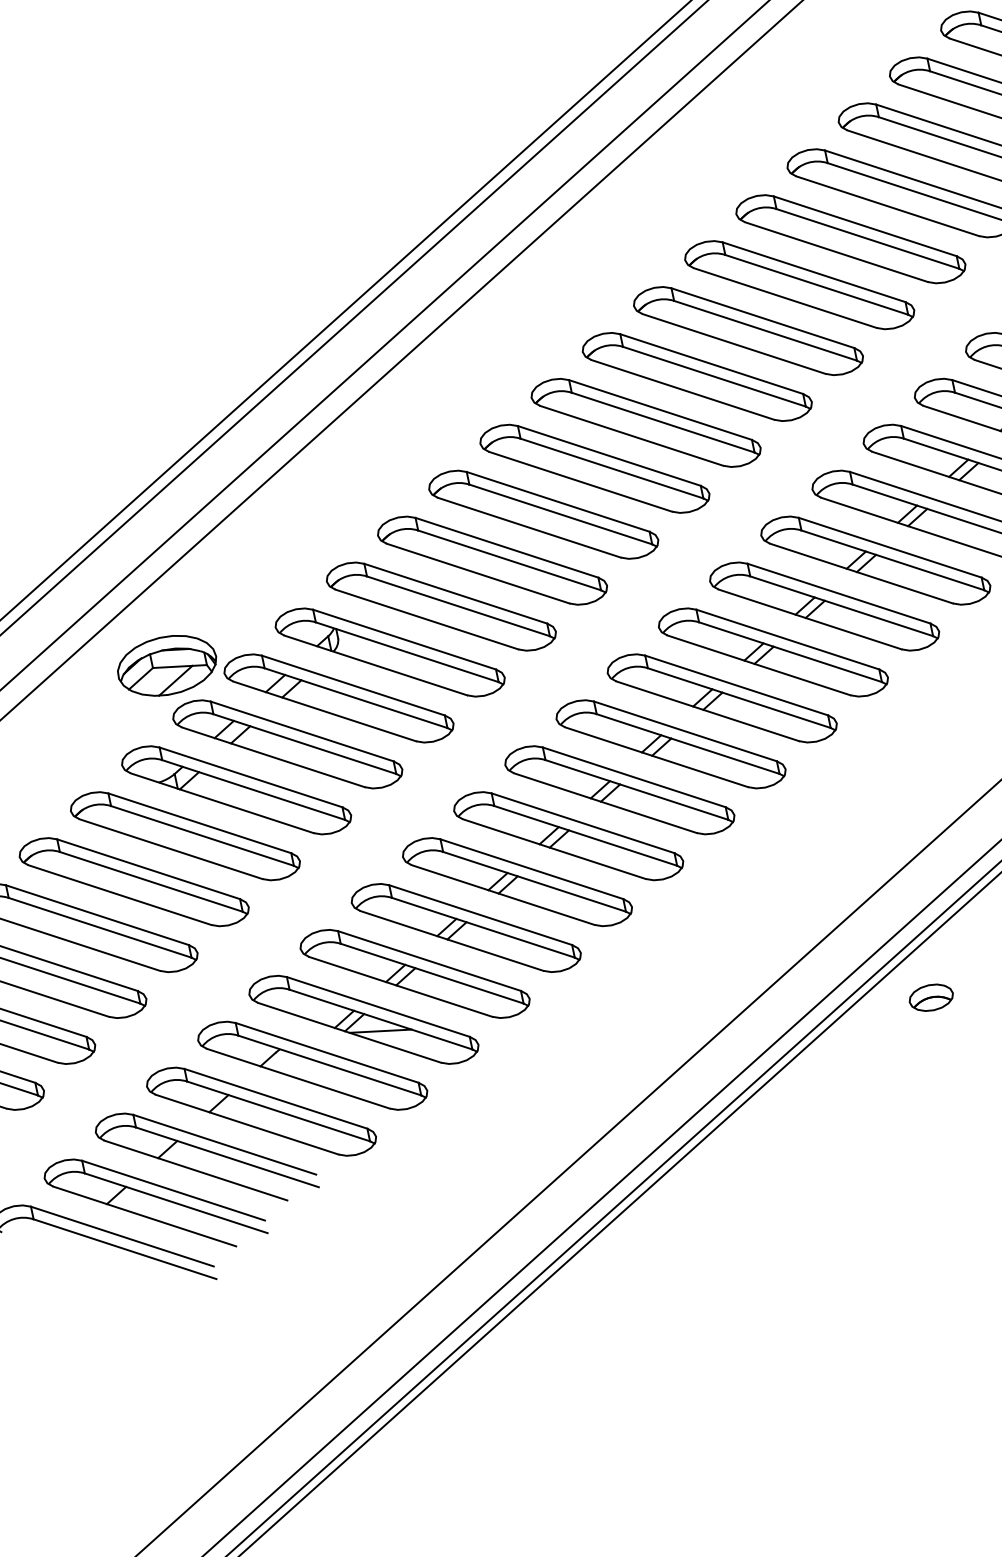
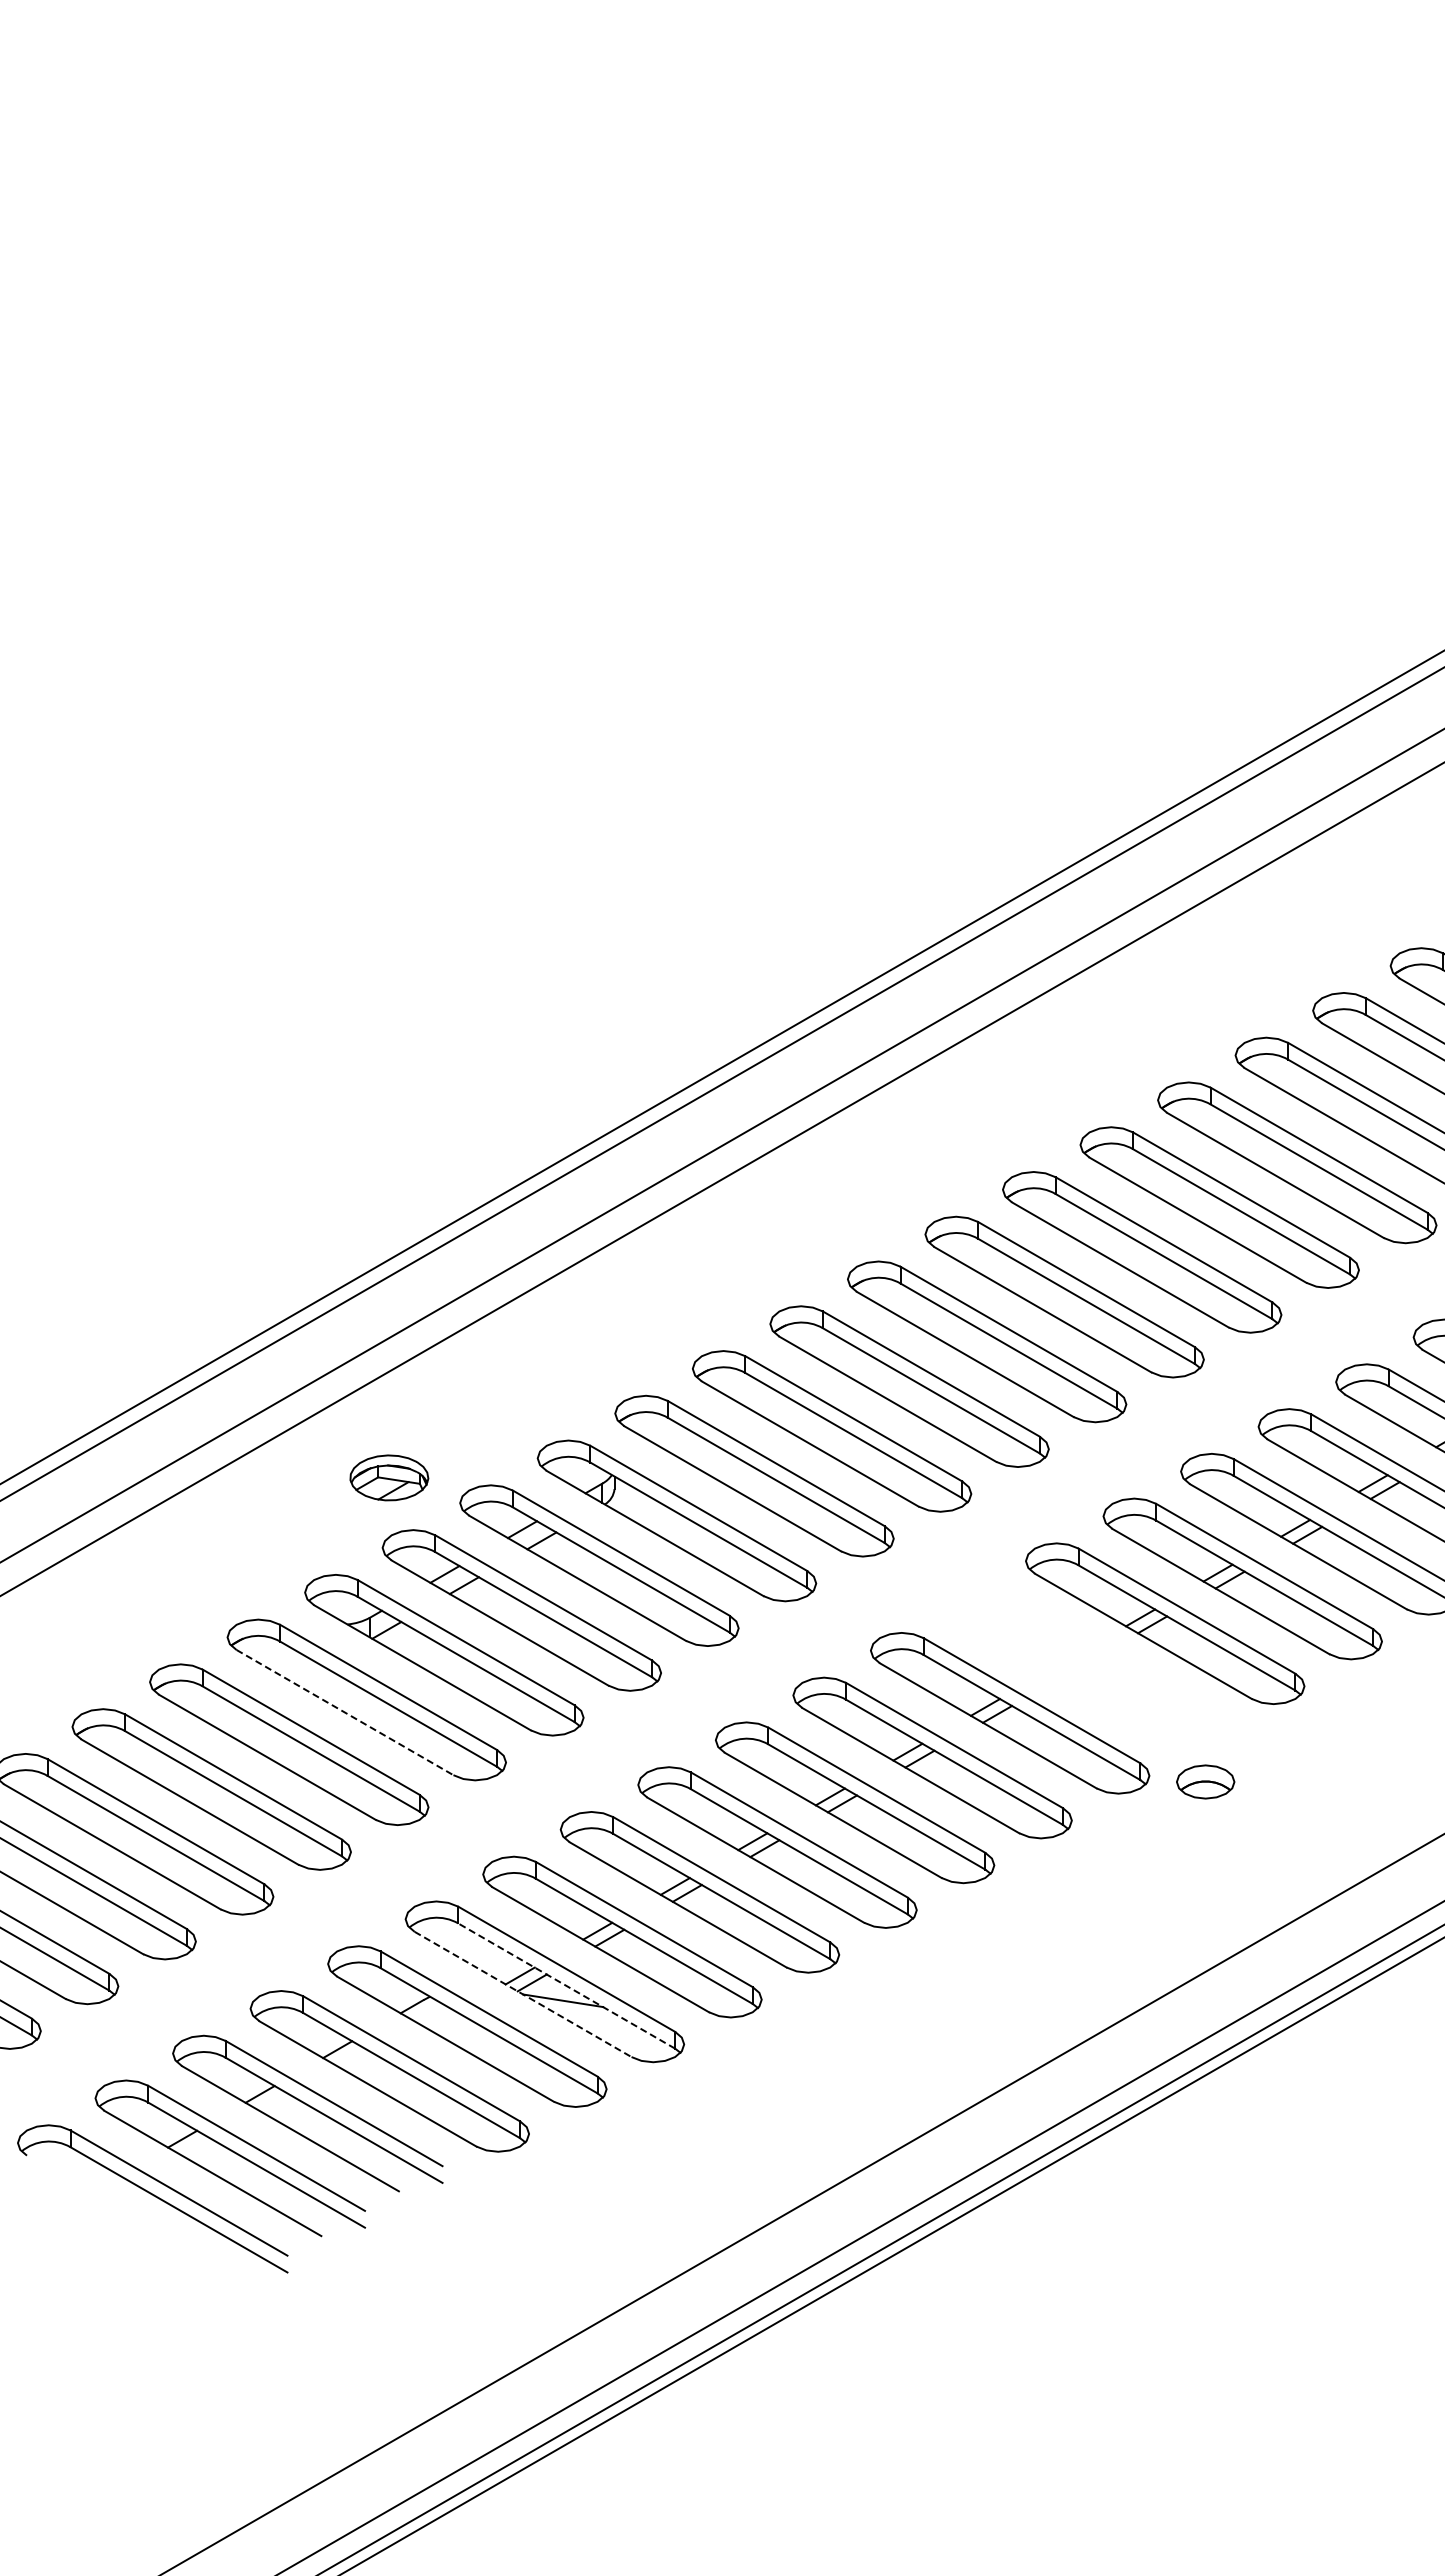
part: (167, 665) -> (389, 1477), size x0.6
part: (722, 698) -> (1087, 1668), removed
line: (171, 849) -> (345, 1712), solid -> dashed
part: (931, 997) -> (1205, 1781), moved
line: (380, 1019) -> (566, 1985), solid -> dashed
line: (349, 1032) -> (523, 1994), solid -> dashed

